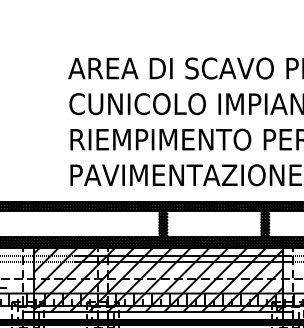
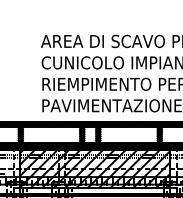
hatch: (34, 224) -> (20, 135), added
hatch: (135, 224) -> (81, 135), added

